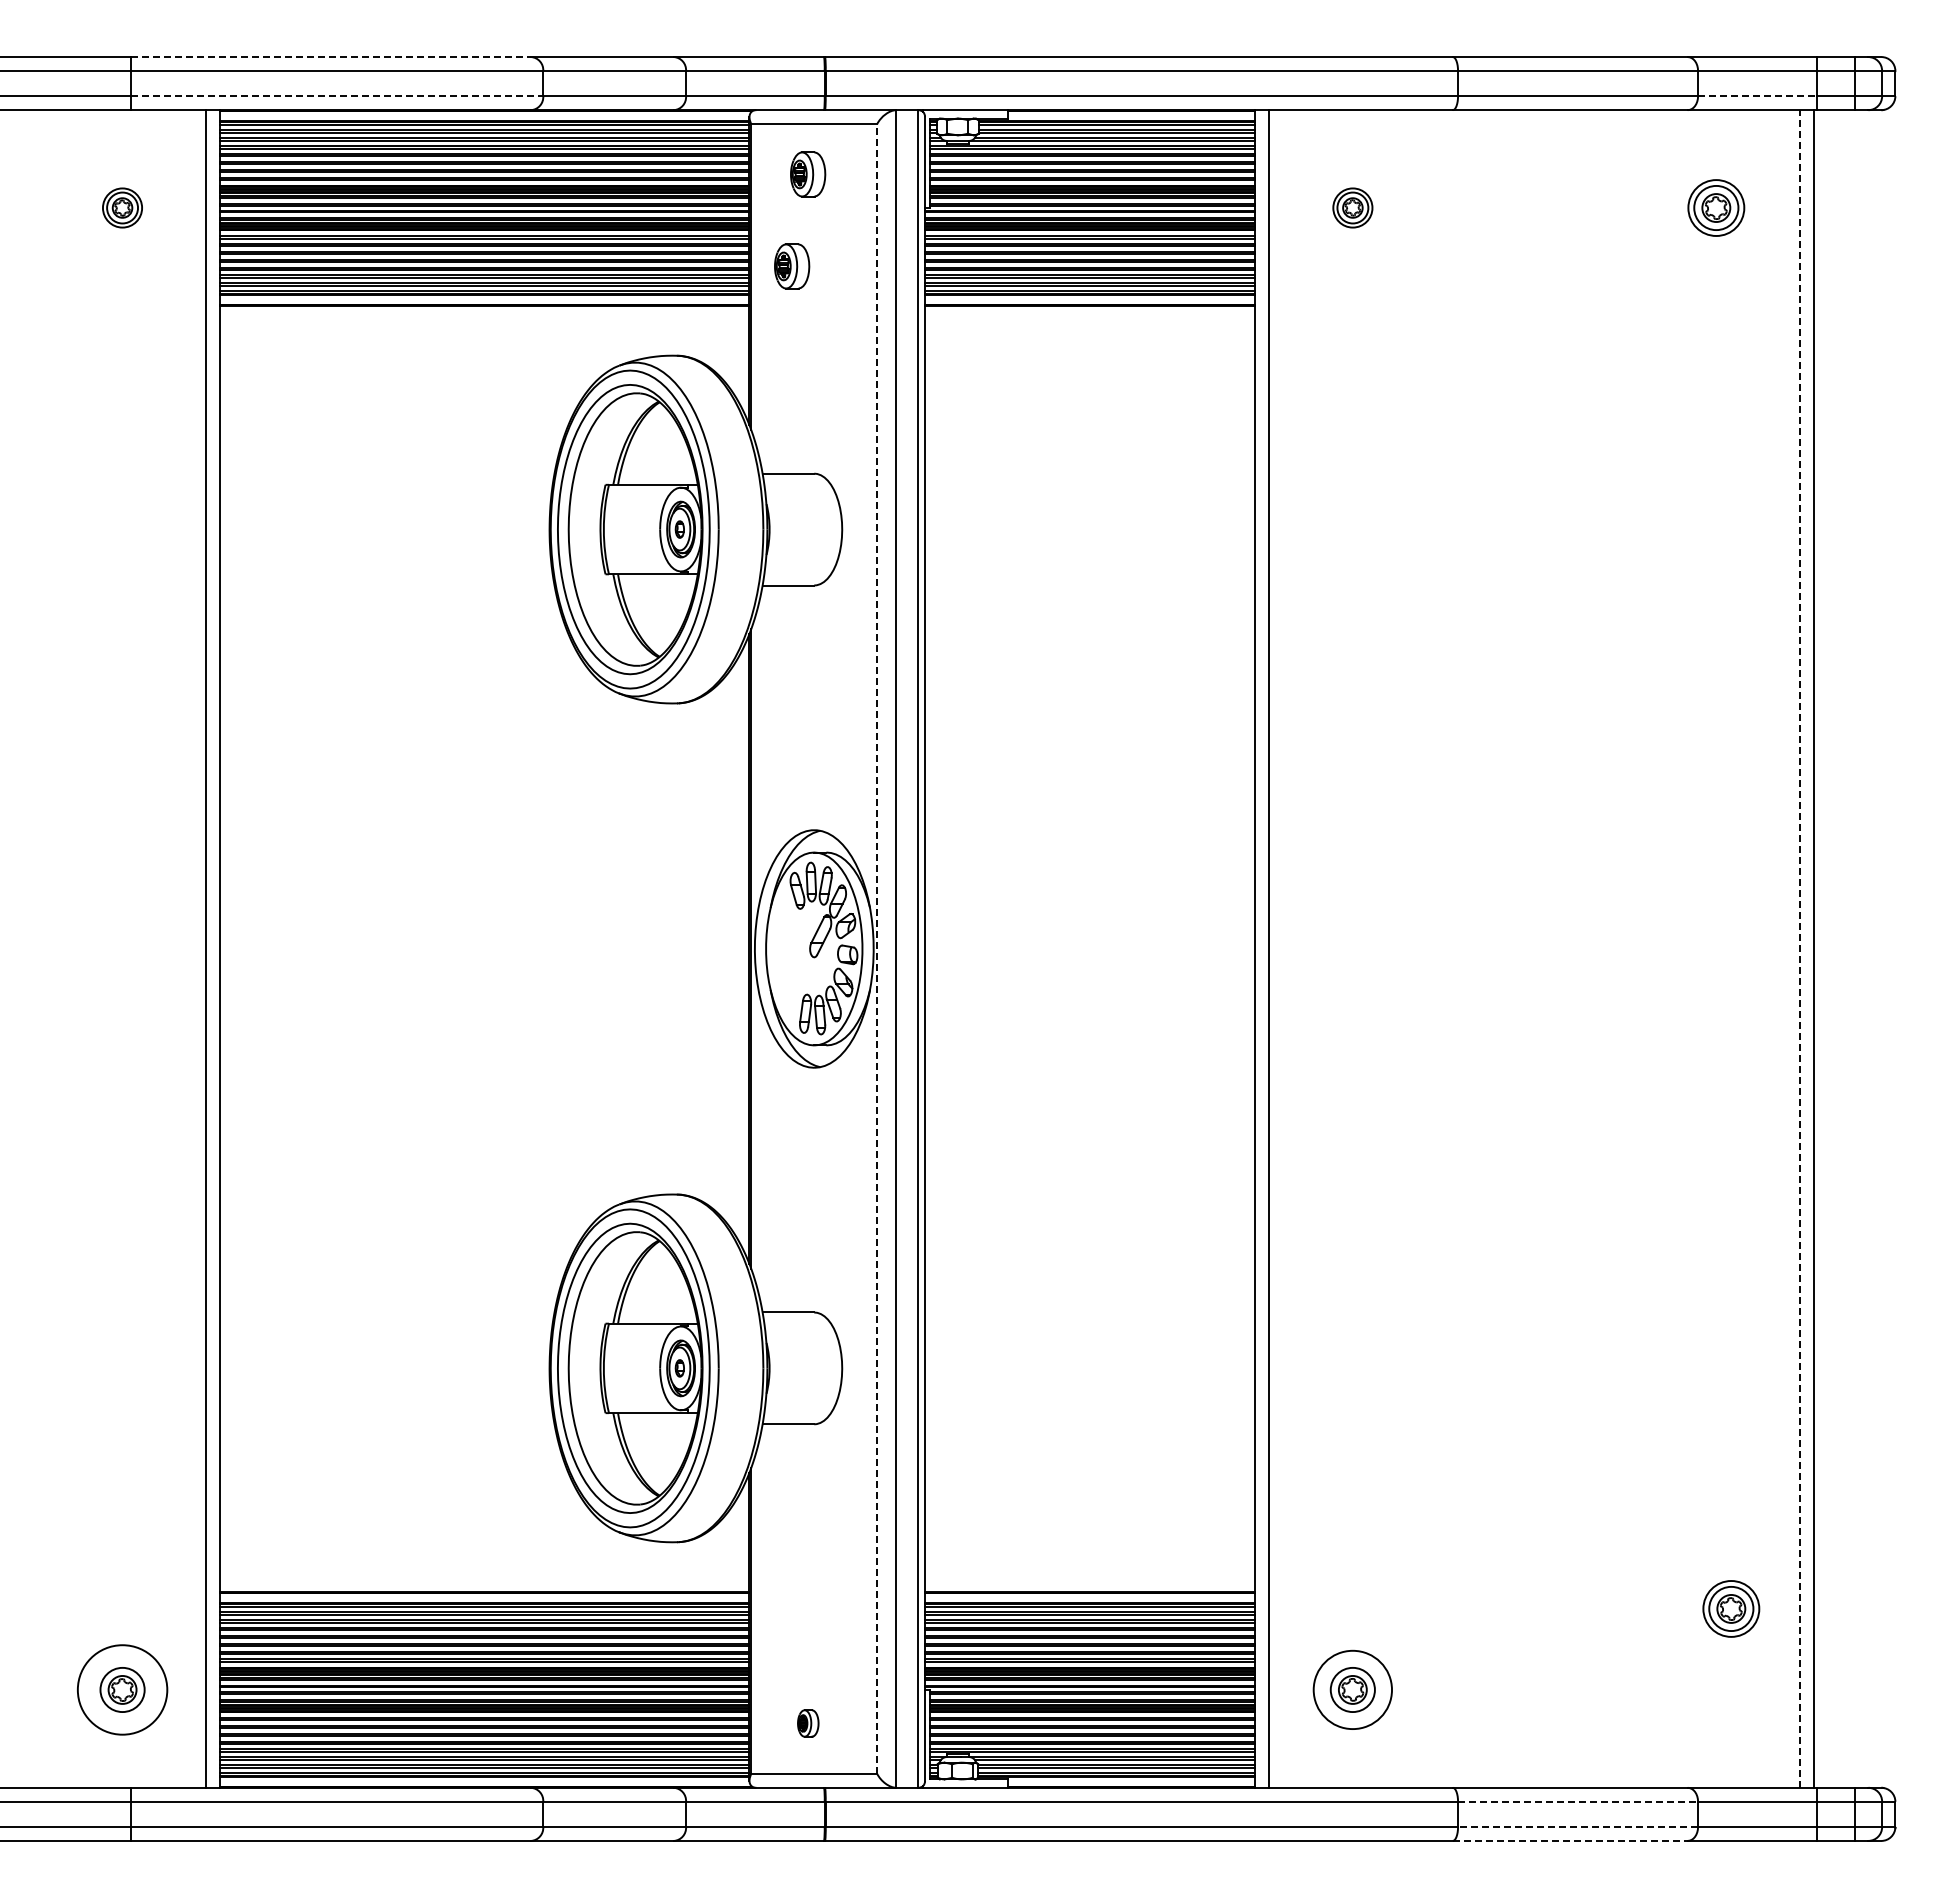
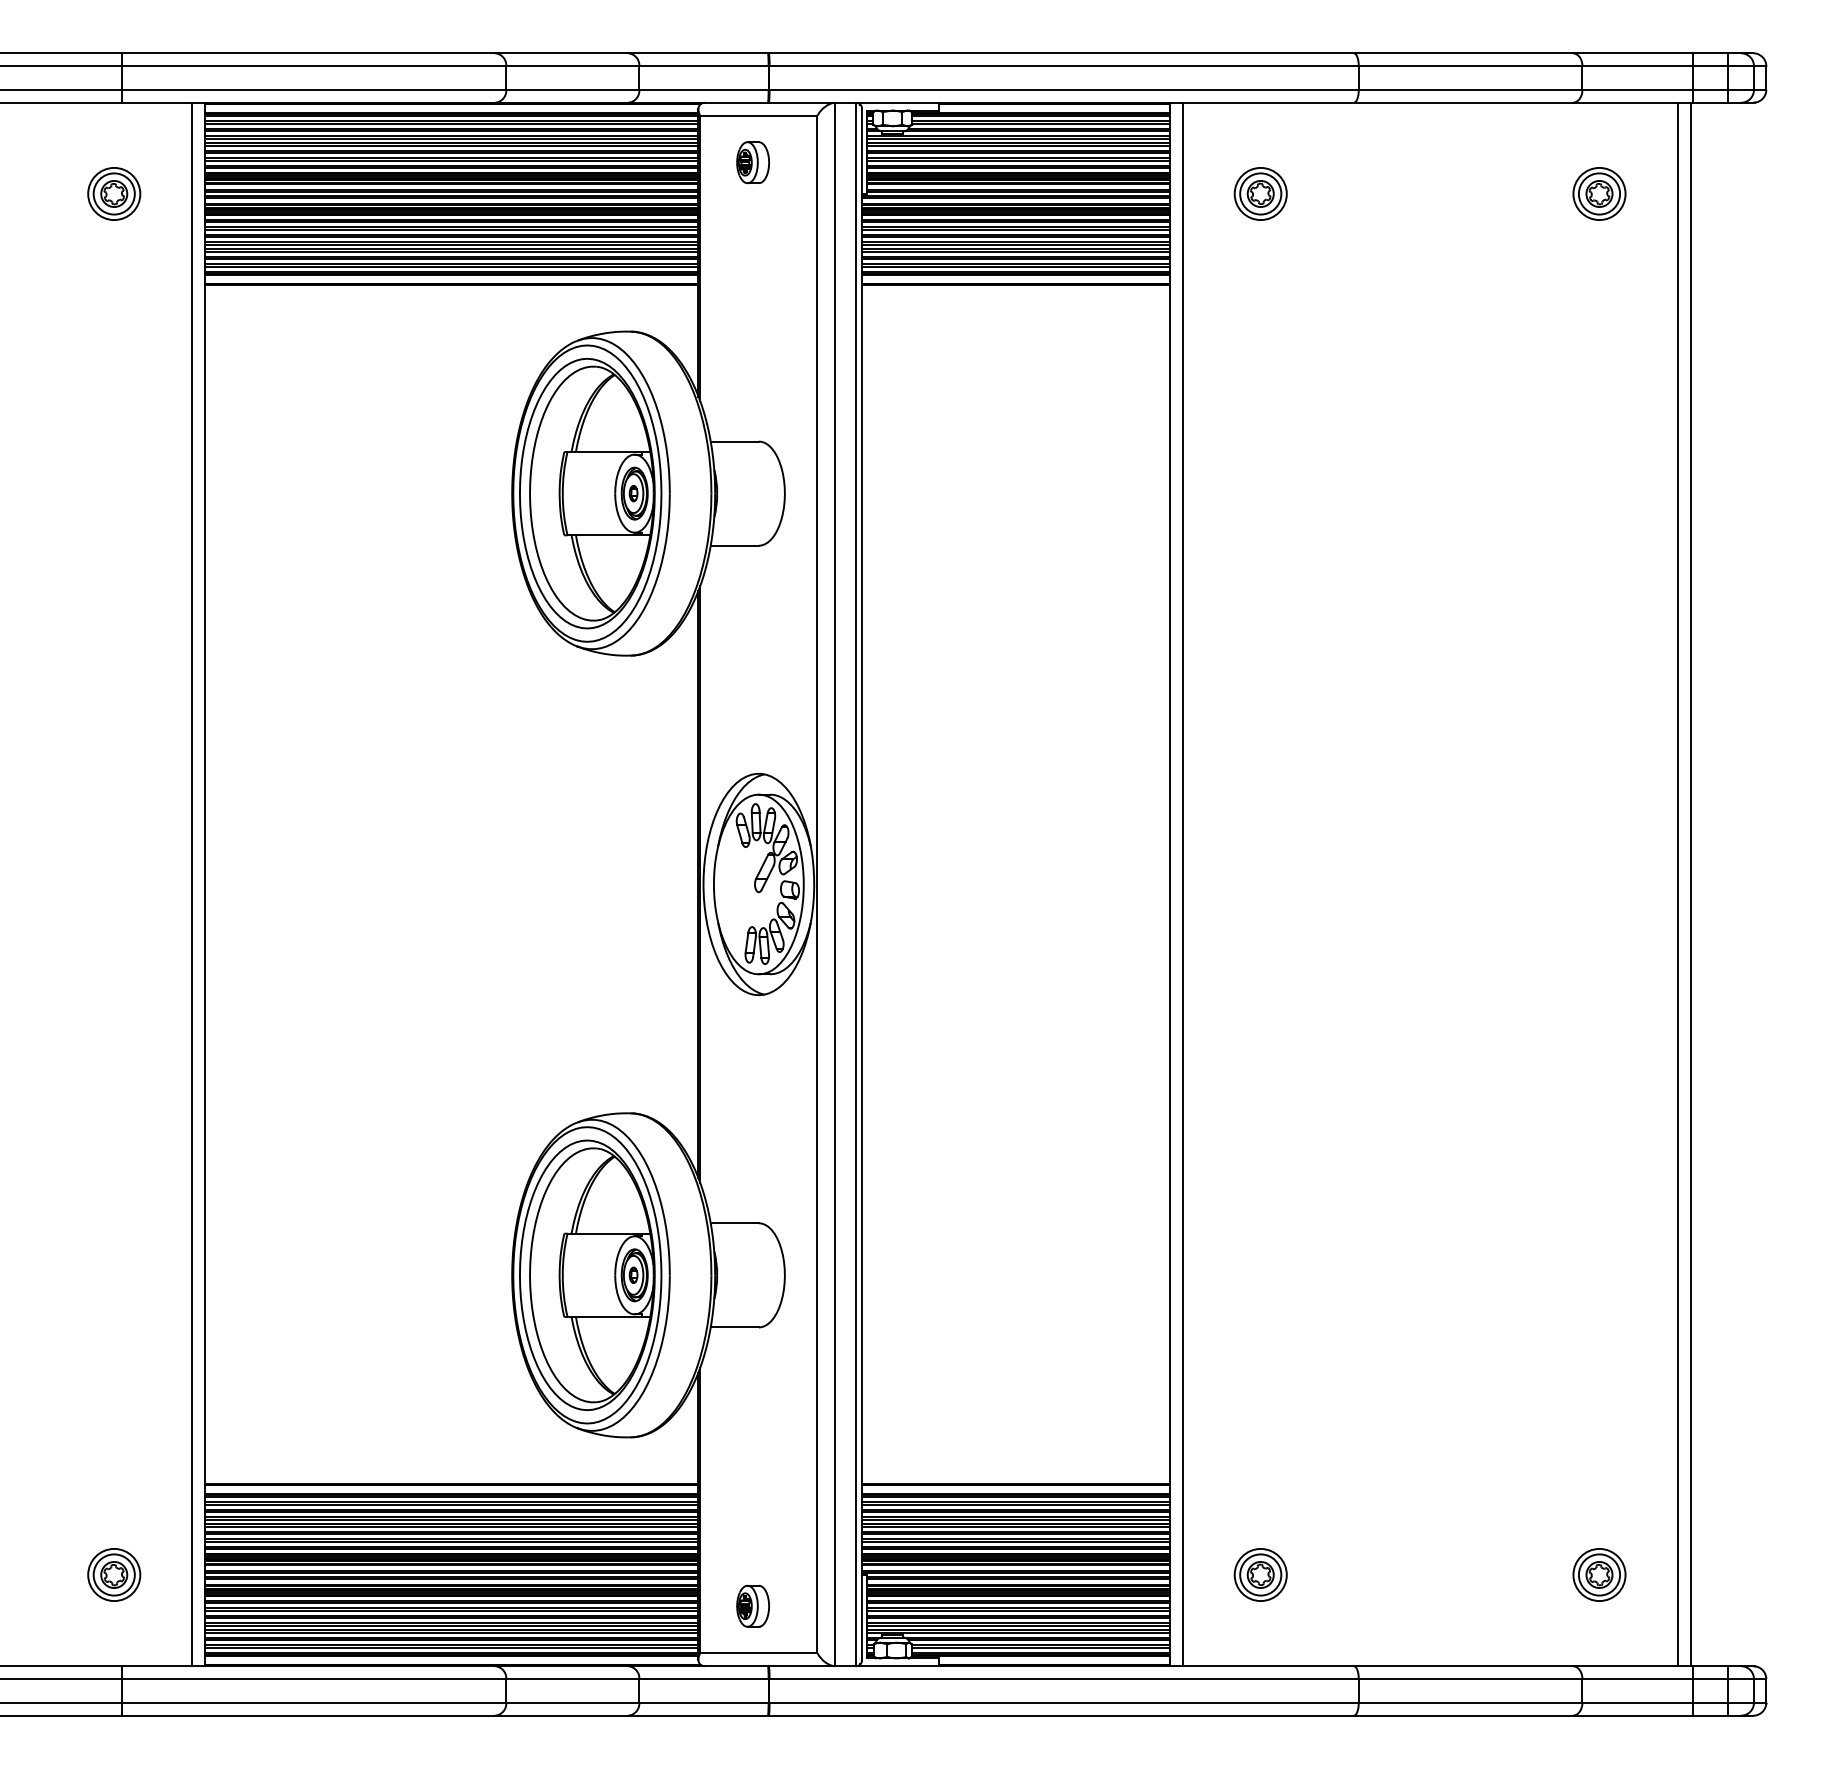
line: (331, 57) -> (308, 53), dashed -> solid
line: (337, 96) -> (314, 90), dashed -> solid
line: (1758, 96) -> (1638, 90), dashed -> solid
part: (122, 207) -> (114, 193), size x1.43
part: (1352, 207) -> (1260, 193), size x1.43
part: (792, 266) -> (738, 248), removed
line: (877, 949) -> (817, 884), dashed -> solid
line: (1800, 949) -> (1677, 884), dashed -> solid
part: (1731, 1608) -> (1599, 1574), moved
circle: (122, 1689) -> (114, 1574), size x0.62
circle: (1352, 1689) -> (1260, 1574), size x0.71
part: (808, 1723) -> (753, 1606), size x1.67
line: (1578, 1801) -> (1471, 1678), dashed -> solid
line: (1577, 1826) -> (1470, 1702), dashed -> solid
line: (1570, 1840) -> (1463, 1715), dashed -> solid

